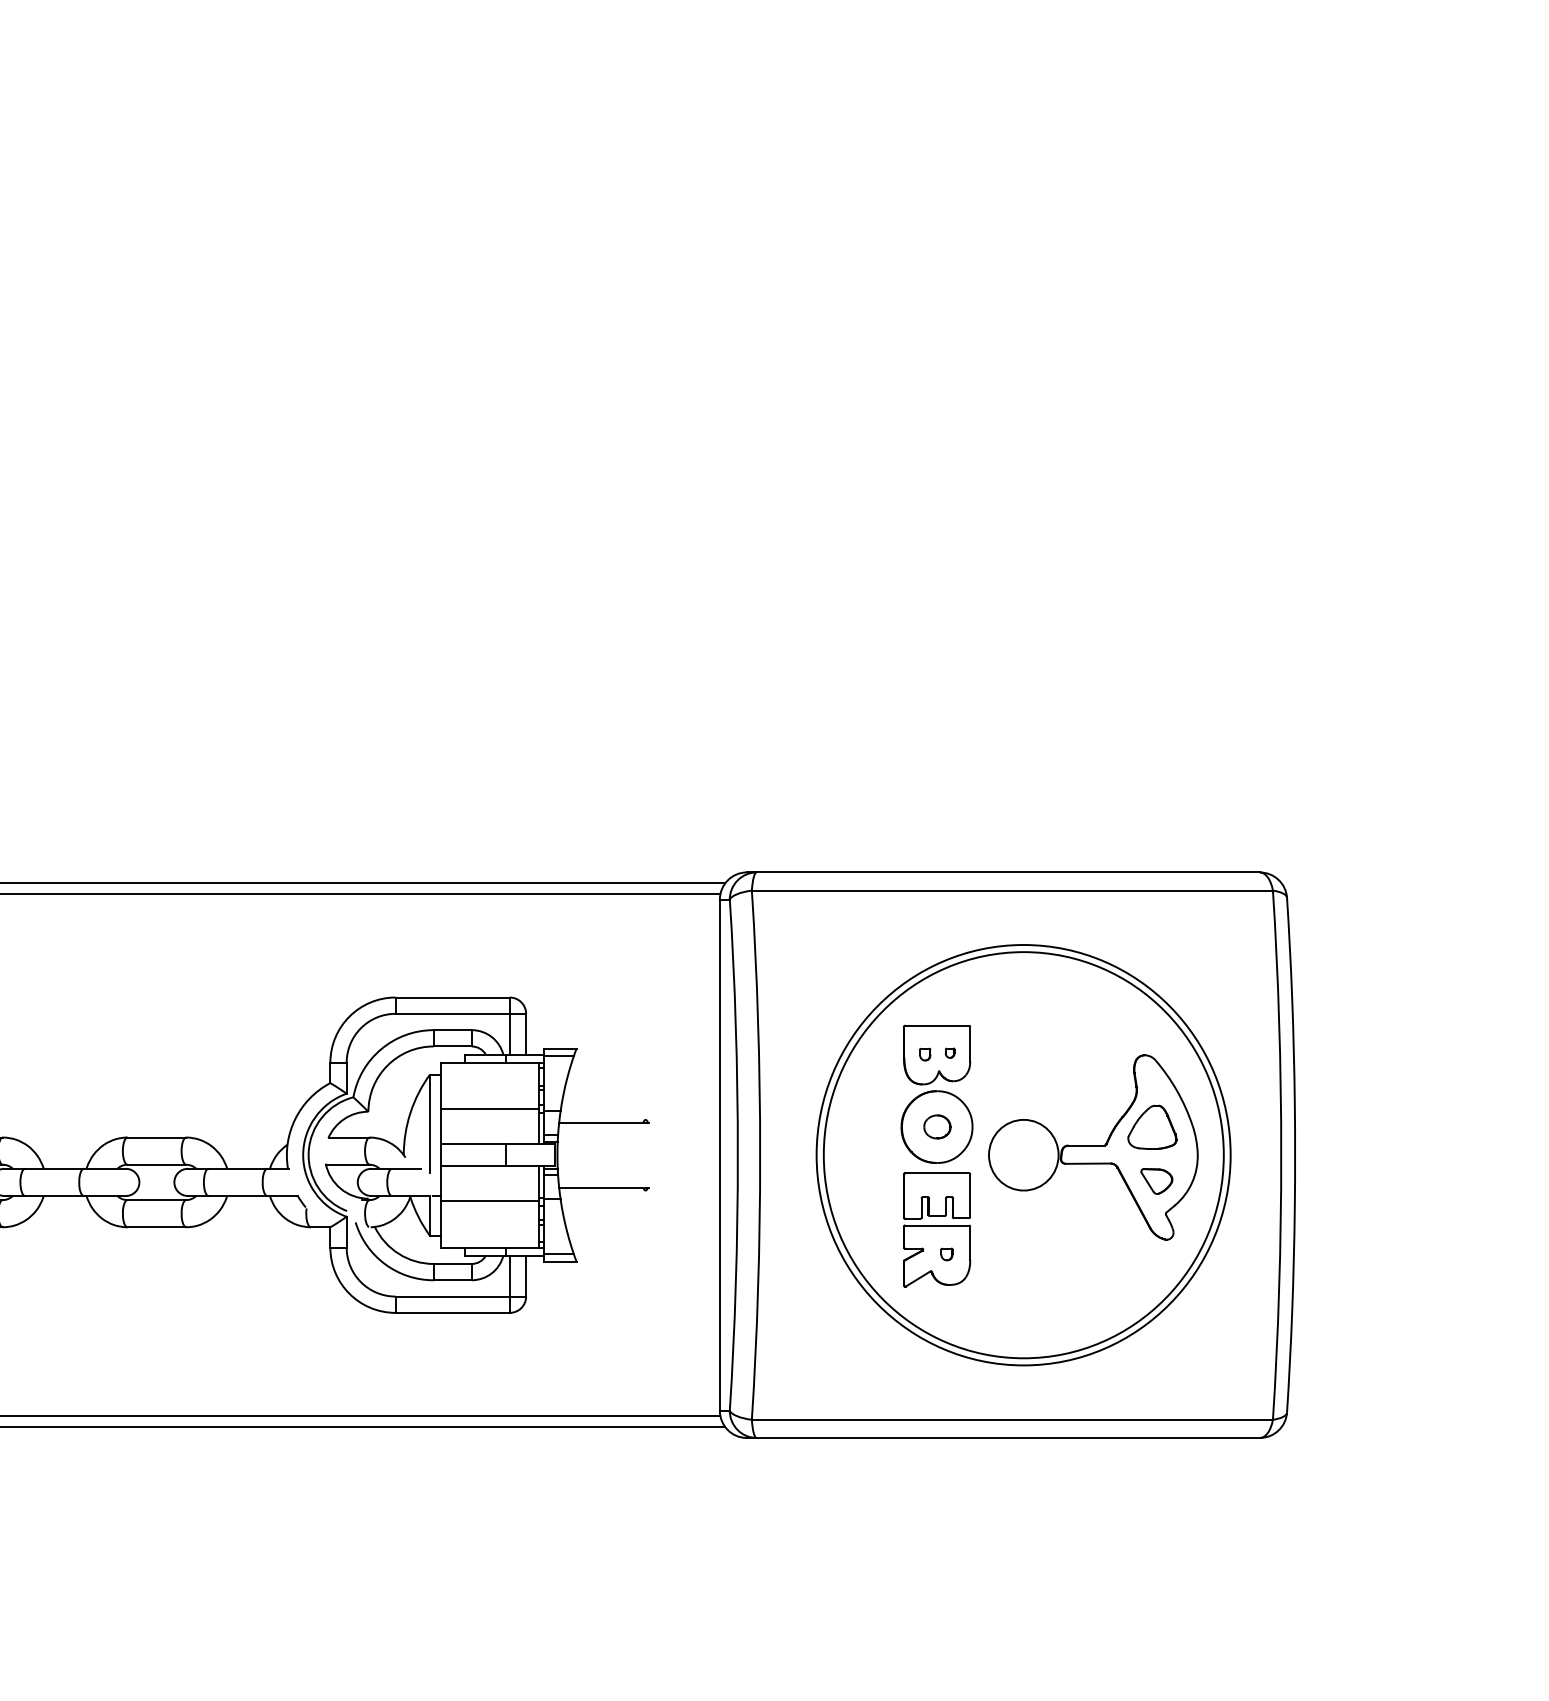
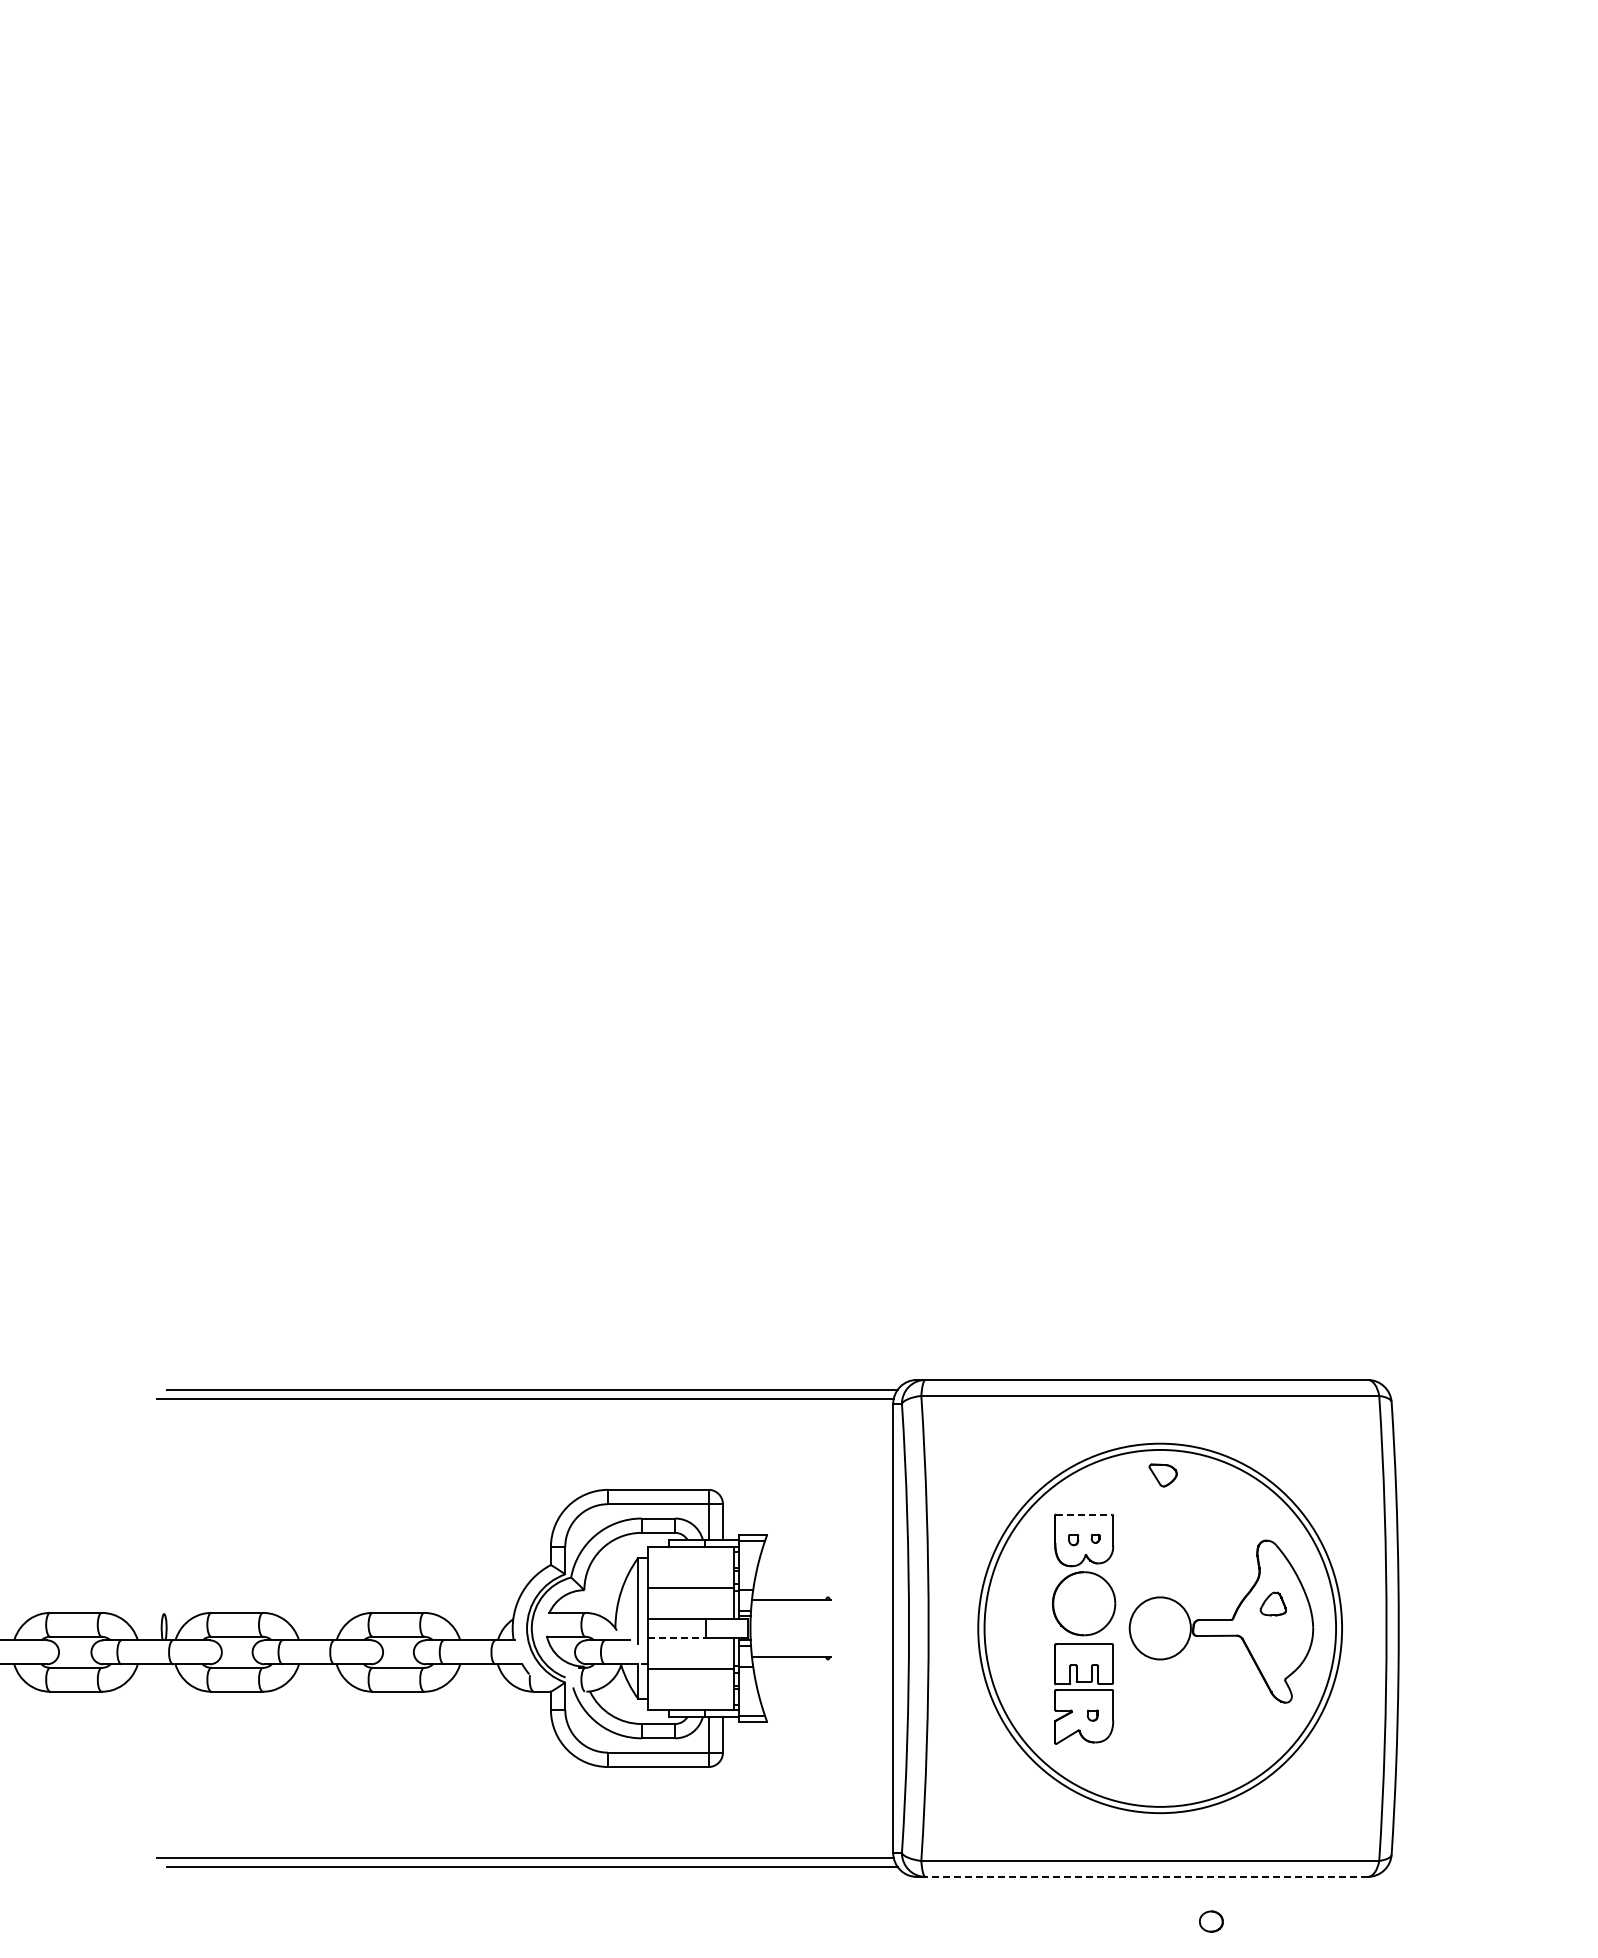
line: (937, 1025) -> (1084, 1514), solid -> dashed
part: (937, 1126) -> (1211, 1921), moved
part: (1152, 1126) -> (1273, 1603), size x0.6
line: (473, 1165) -> (676, 1637), solid -> dashed
part: (1156, 1181) -> (1162, 1475), moved
line: (1008, 1437) -> (1146, 1876), solid -> dashed

